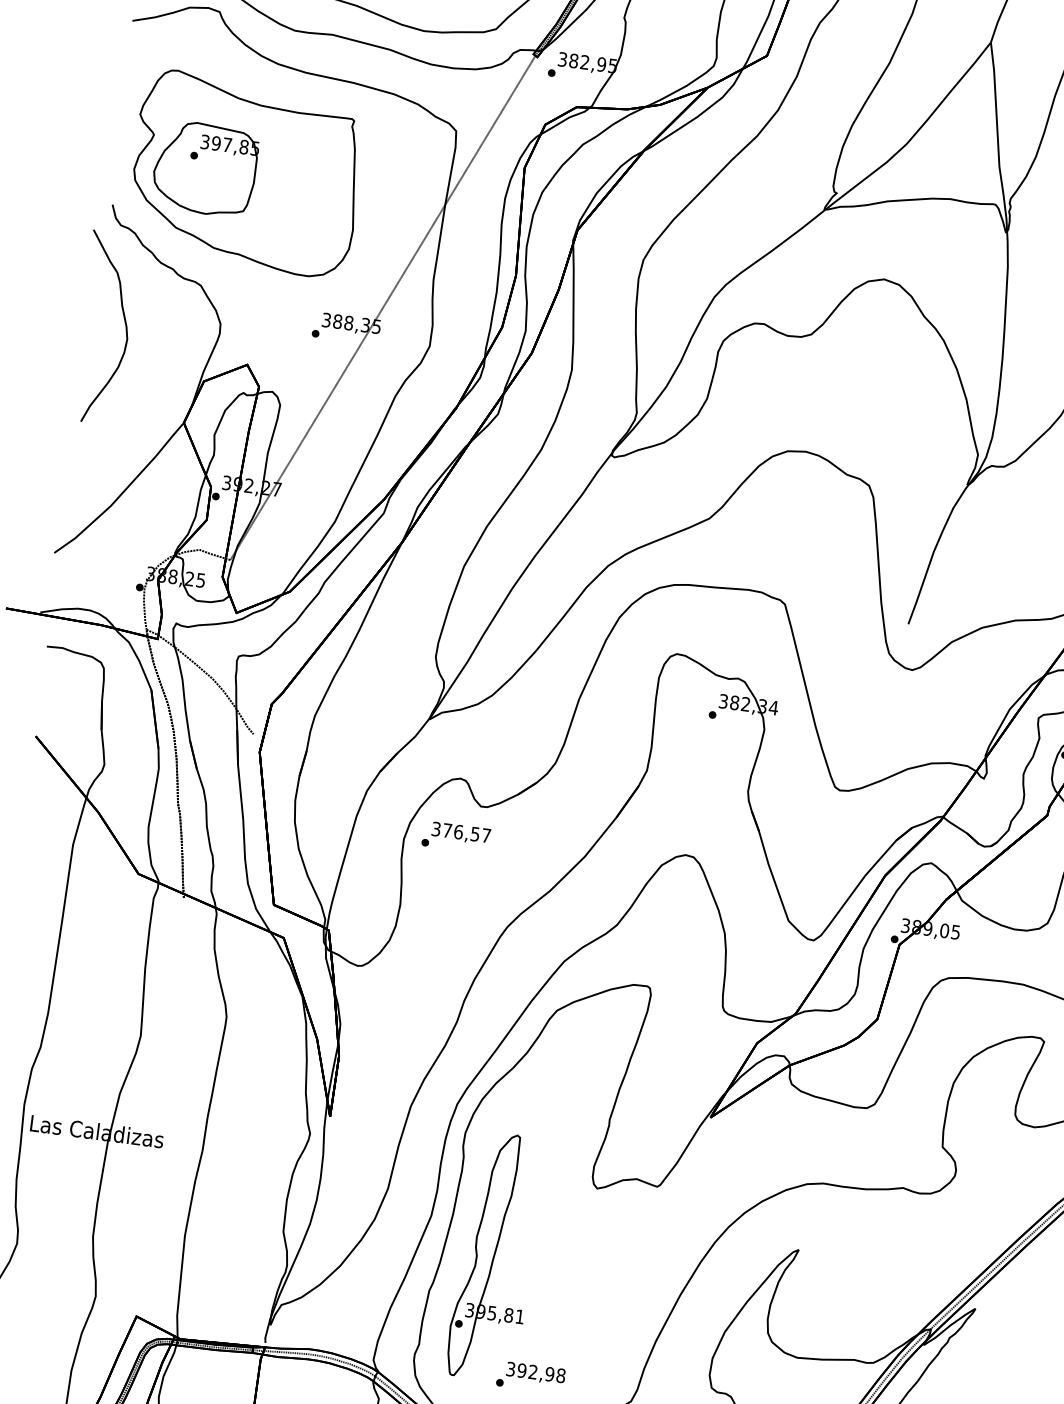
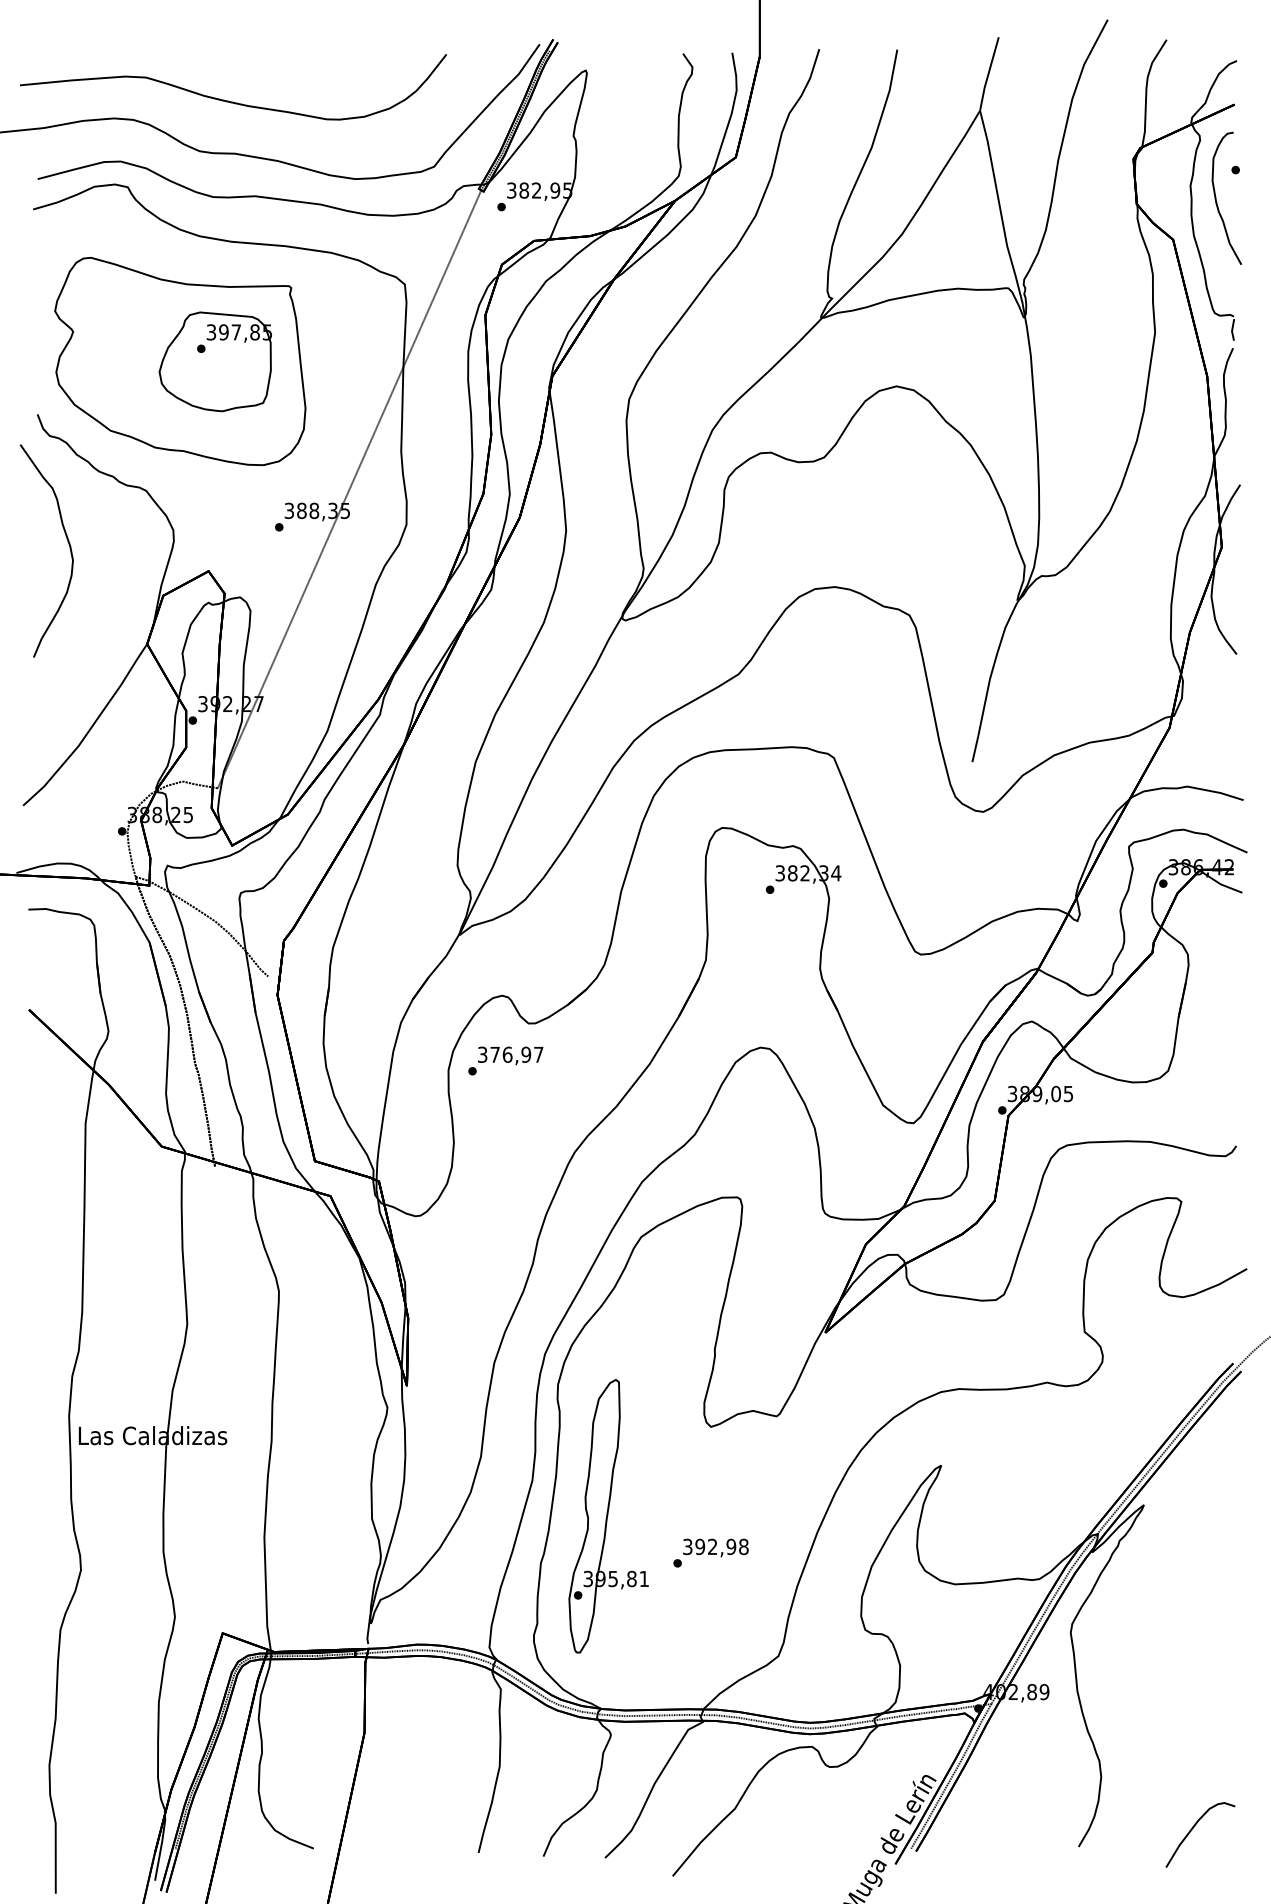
part: (204, 168) -> (214, 361), moved
text: (475, 834) -> (526, 1054), 376,57 -> 376,97
text: (530, 1376) -> (710, 1552), moved

